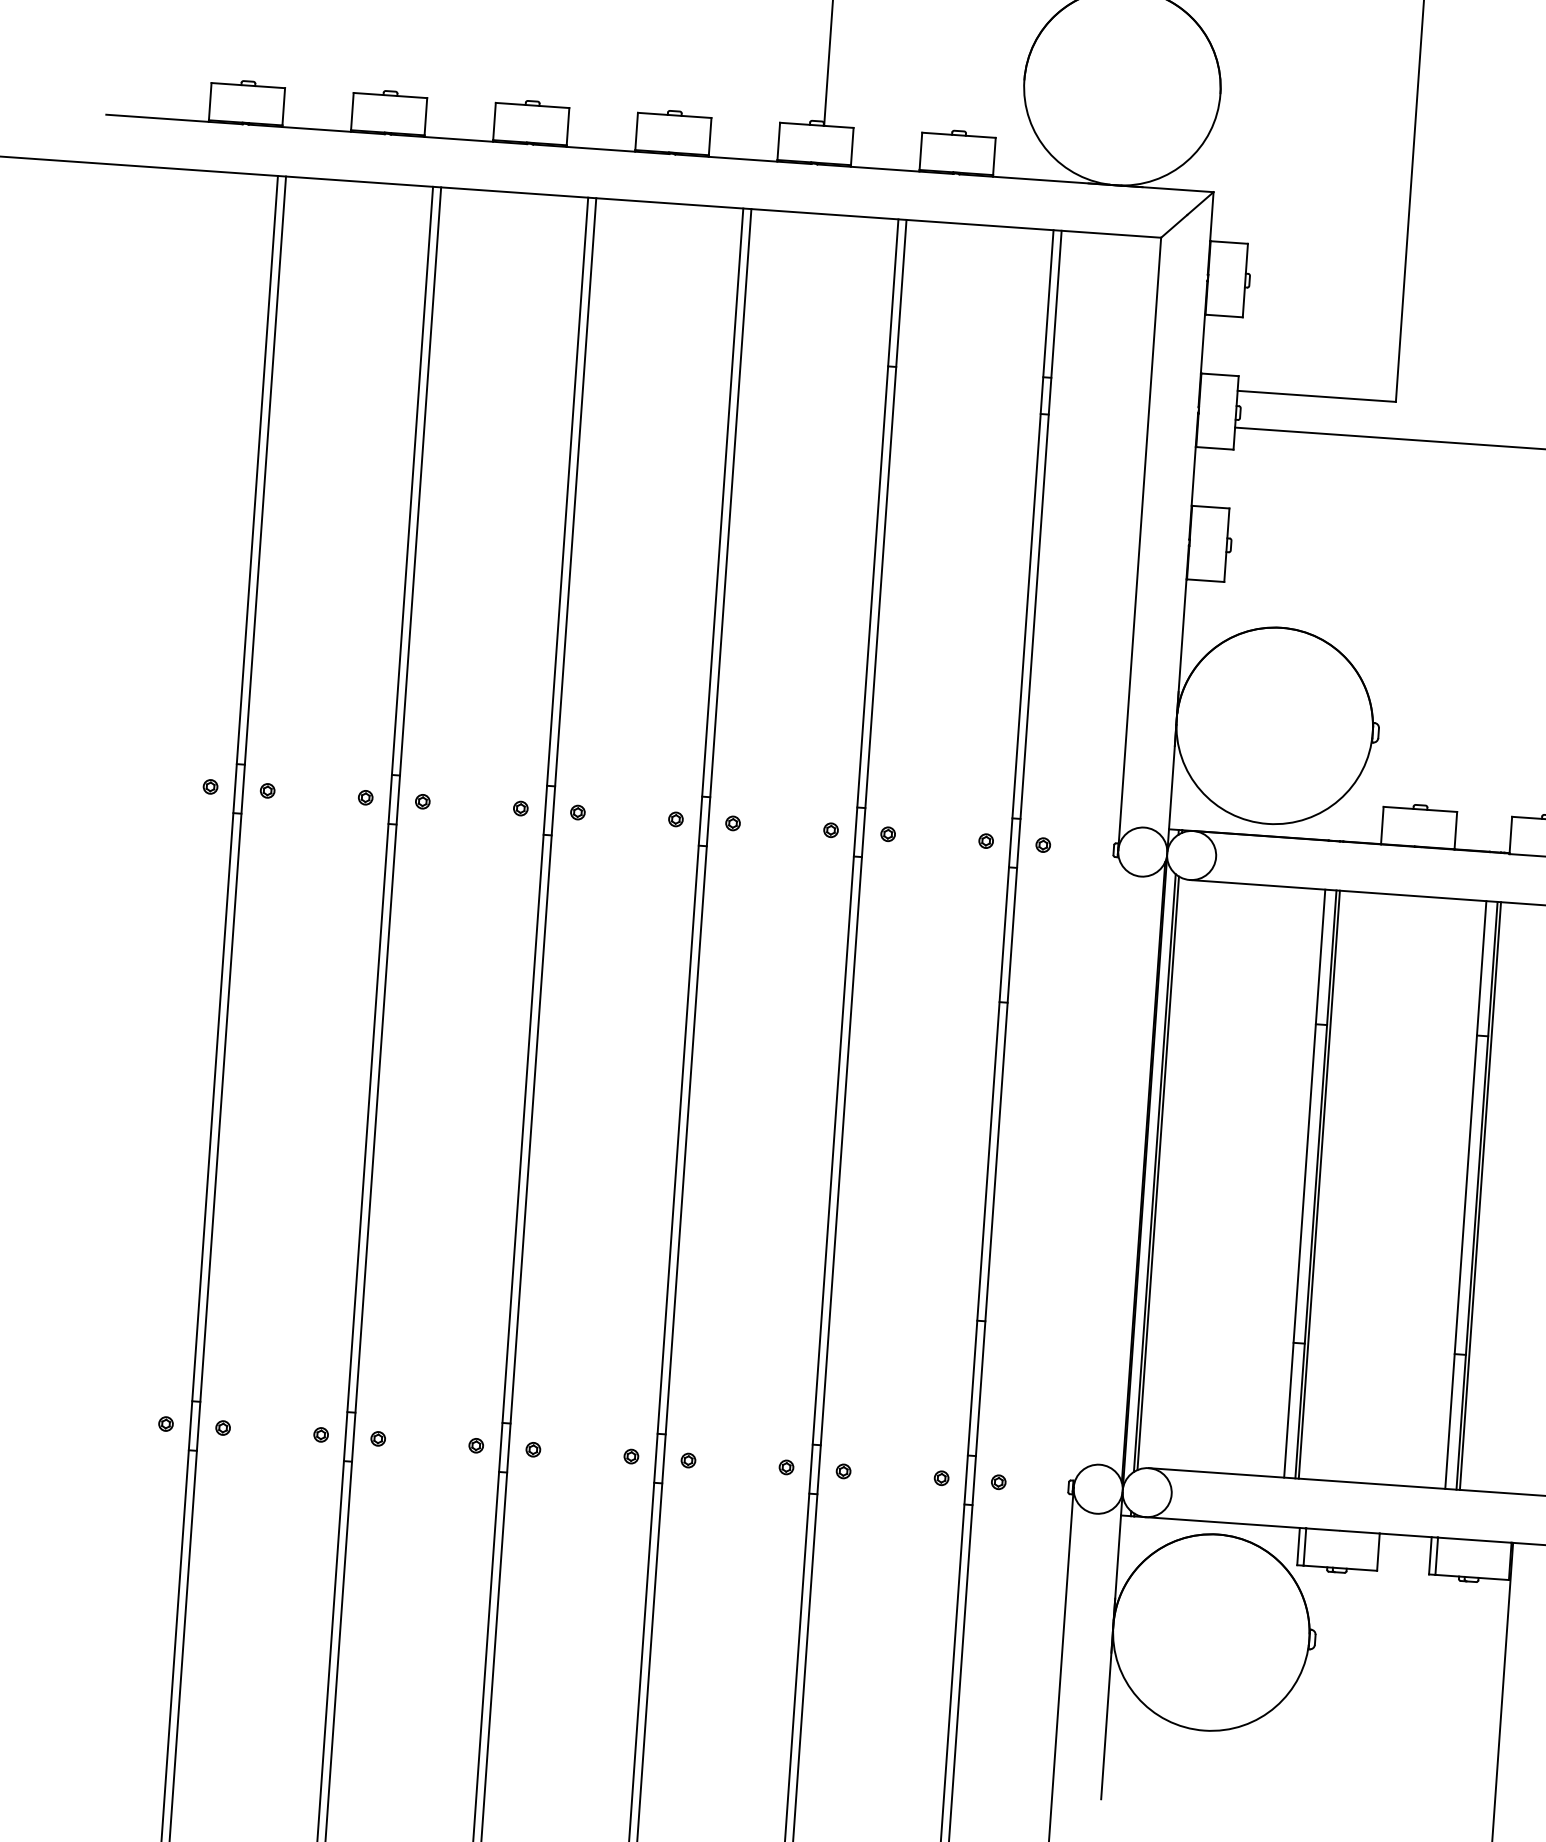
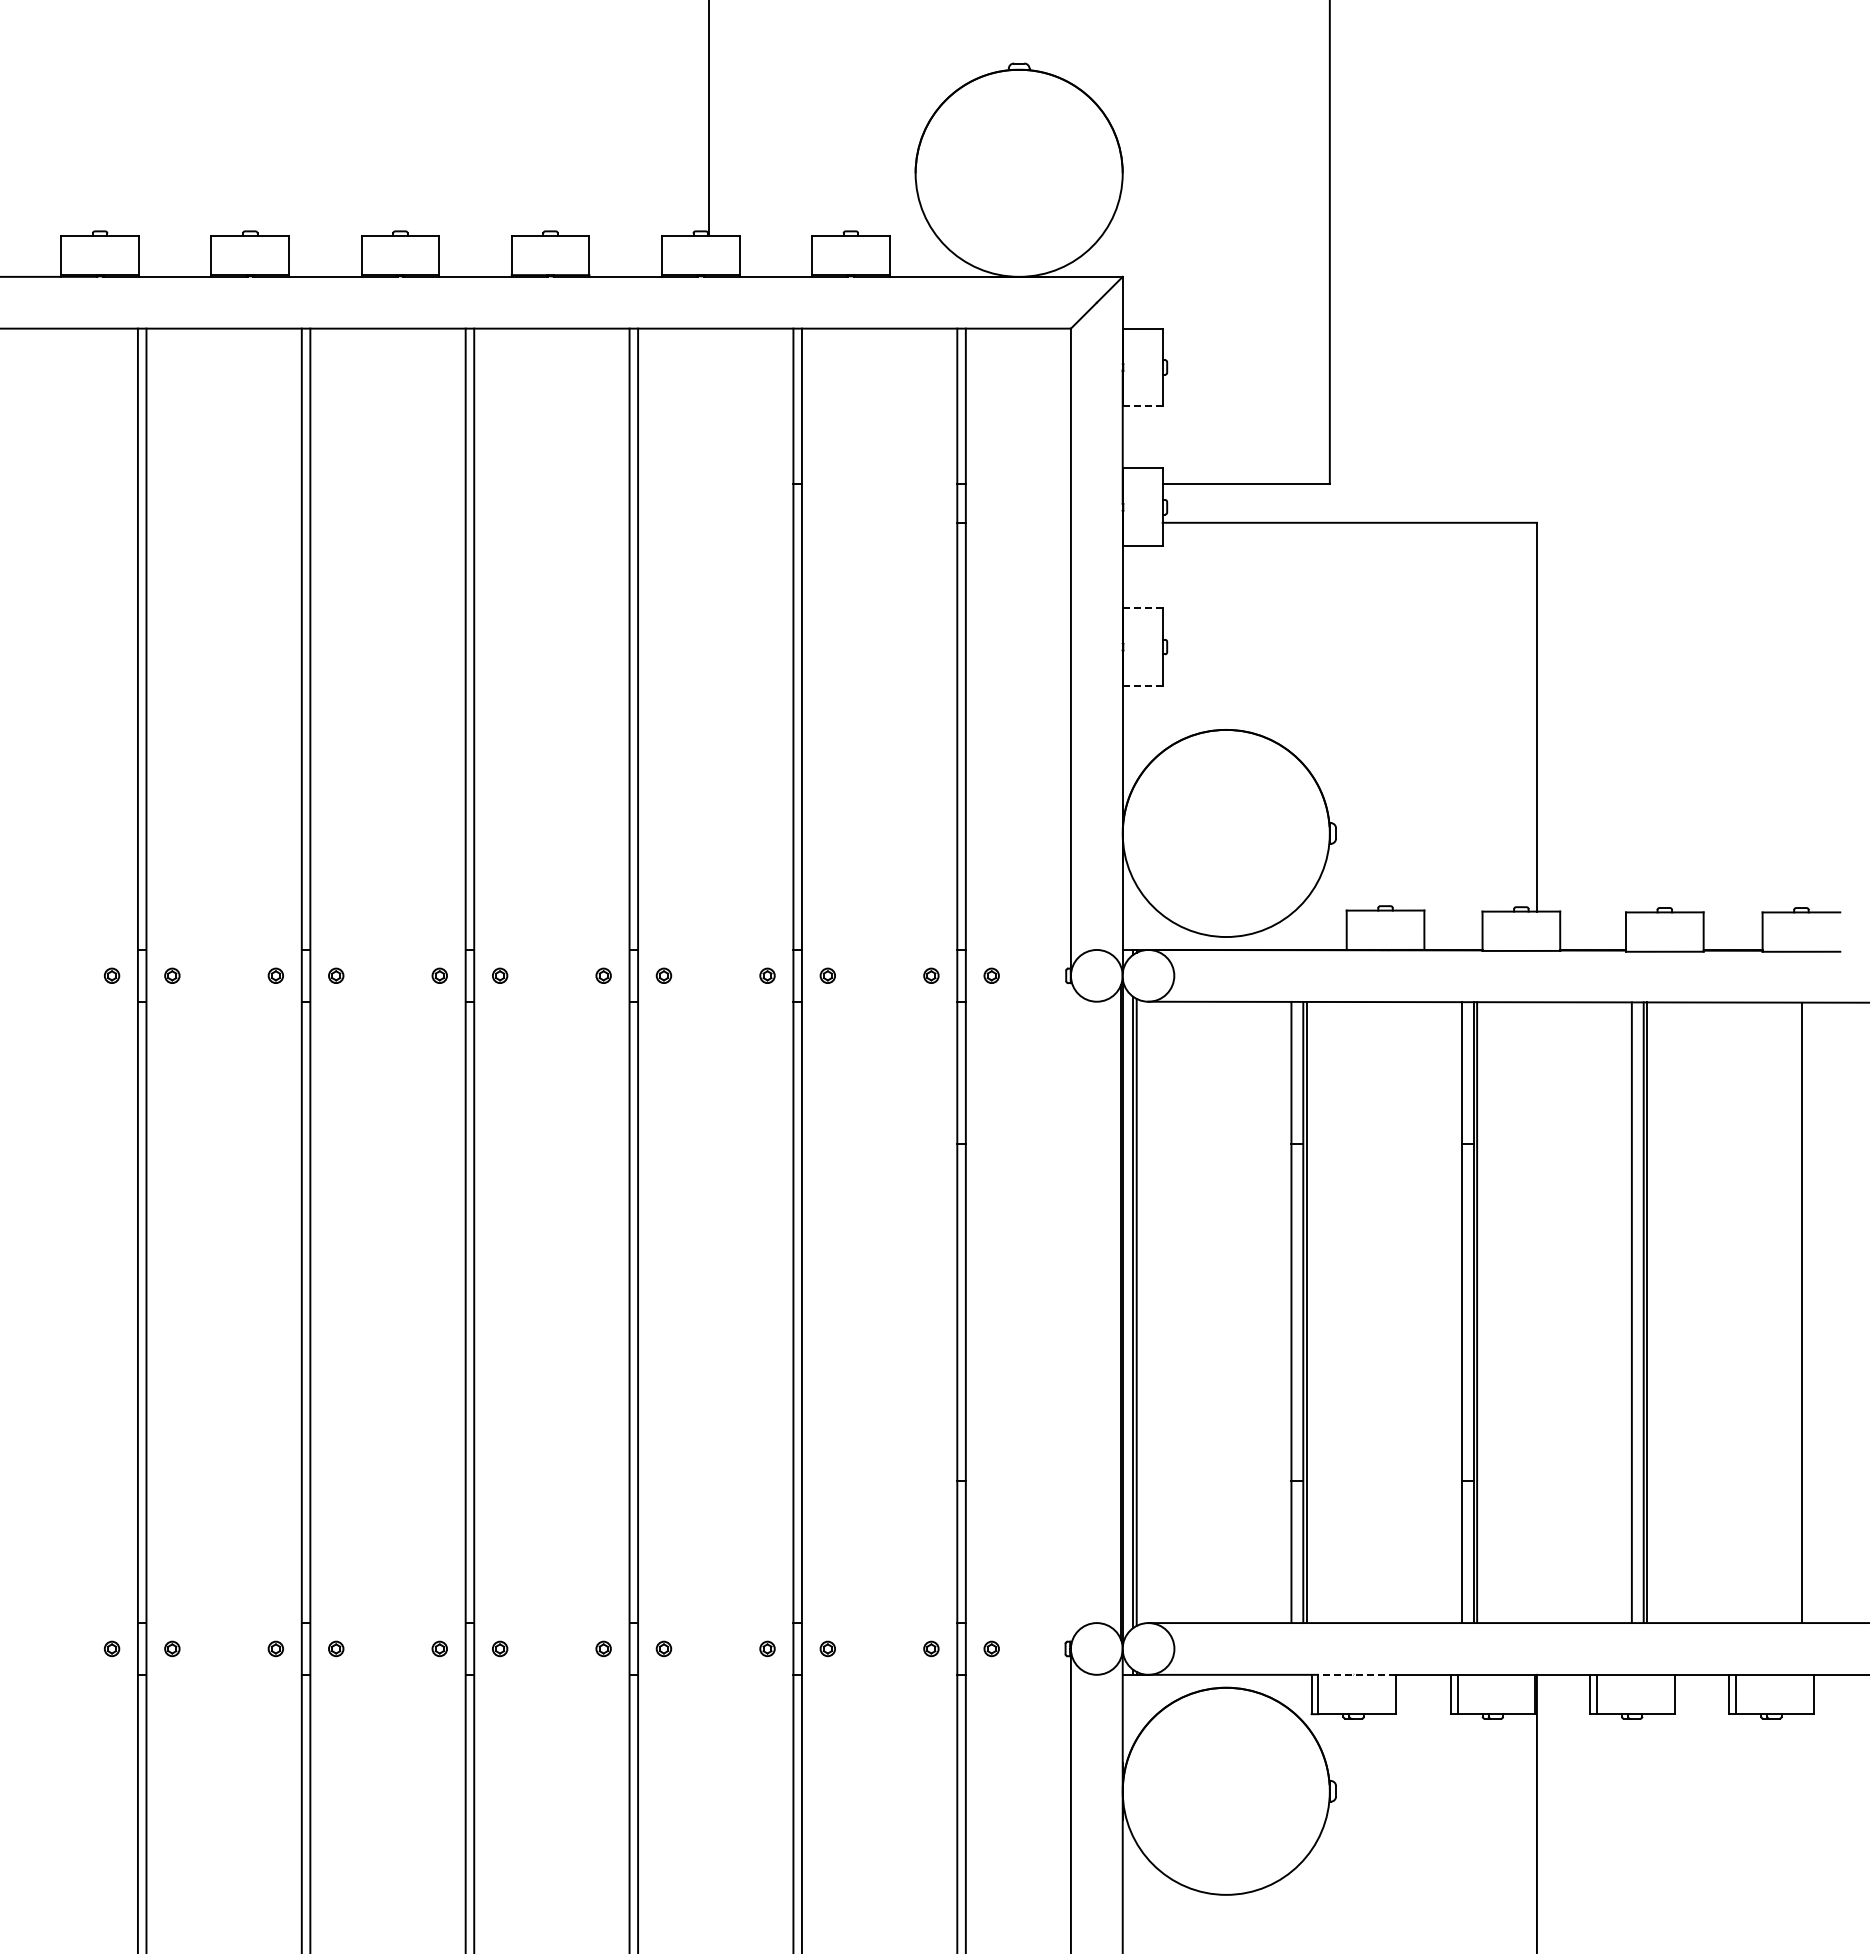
line: (1224, 316) -> (1143, 406), solid -> dashed
line: (1211, 507) -> (1143, 608), solid -> dashed
line: (1206, 580) -> (1143, 685), solid -> dashed
line: (1343, 1530) -> (1357, 1674), solid -> dashed

